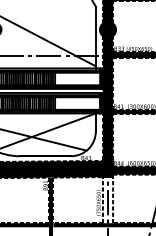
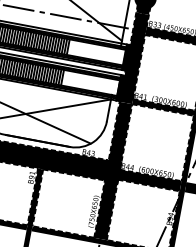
fill: (107, 200) -> (105, 210), added

